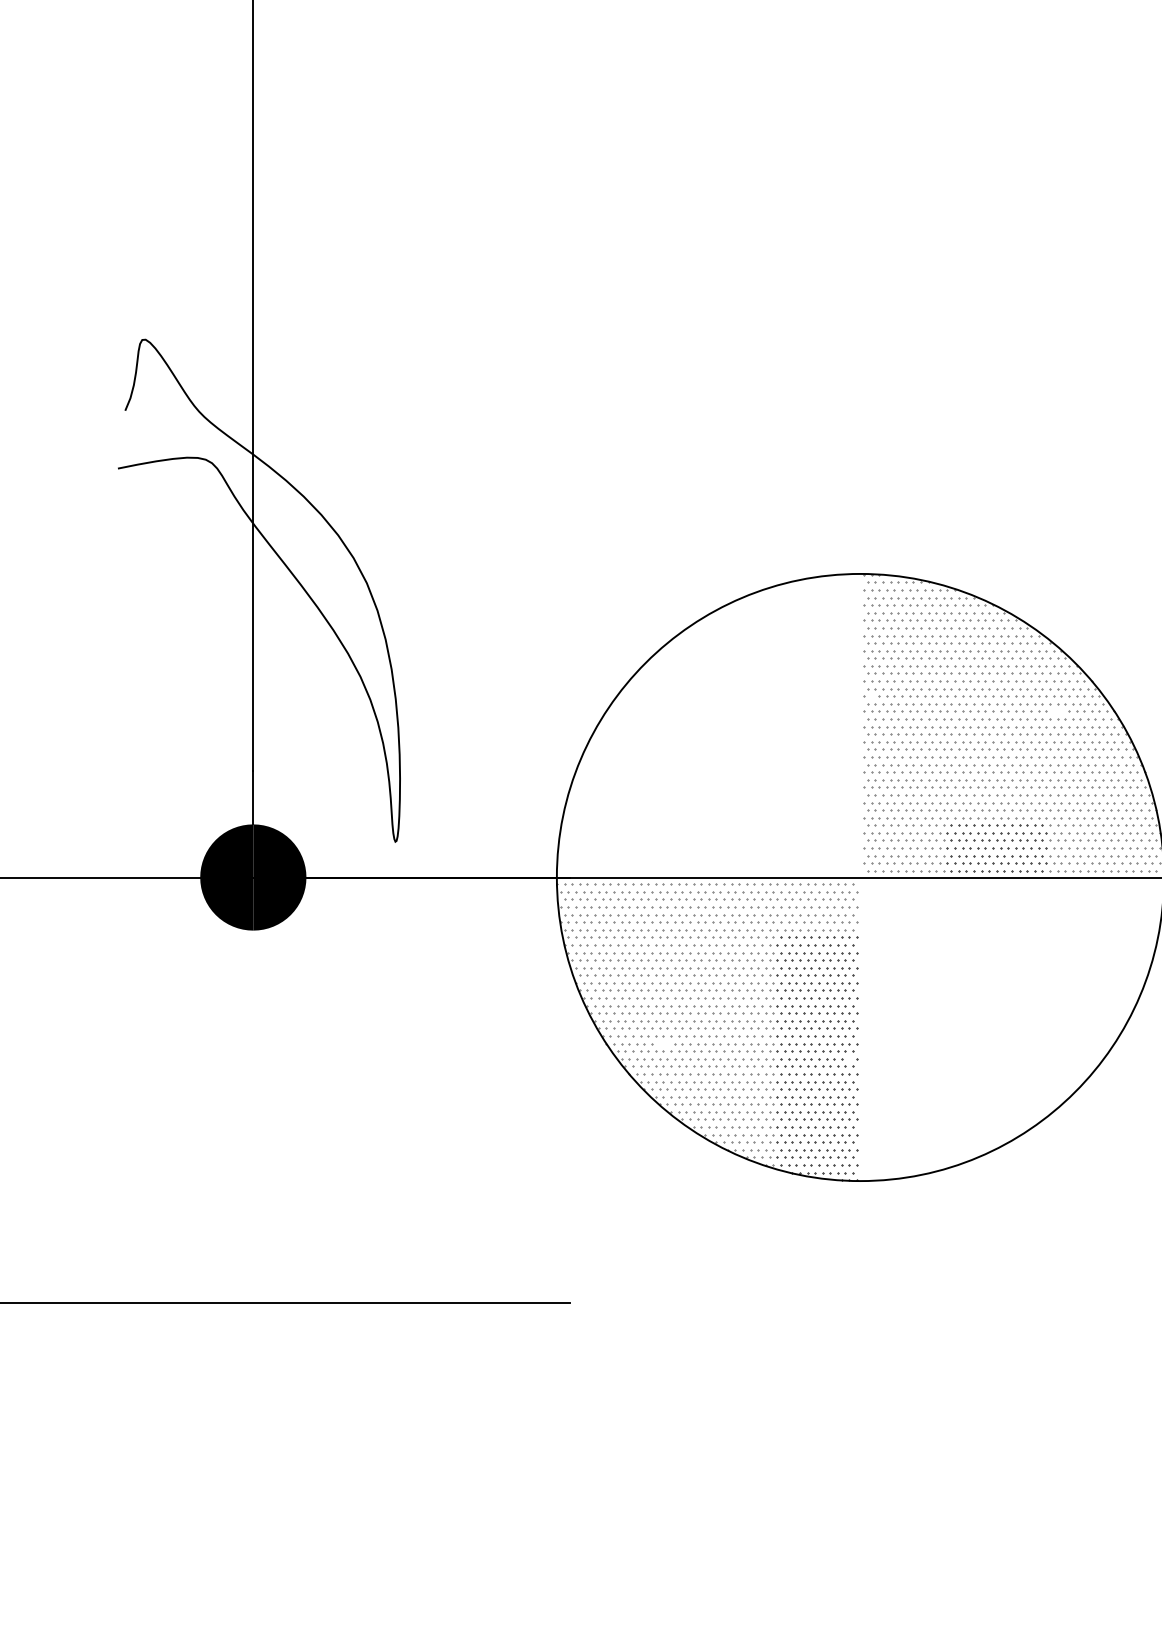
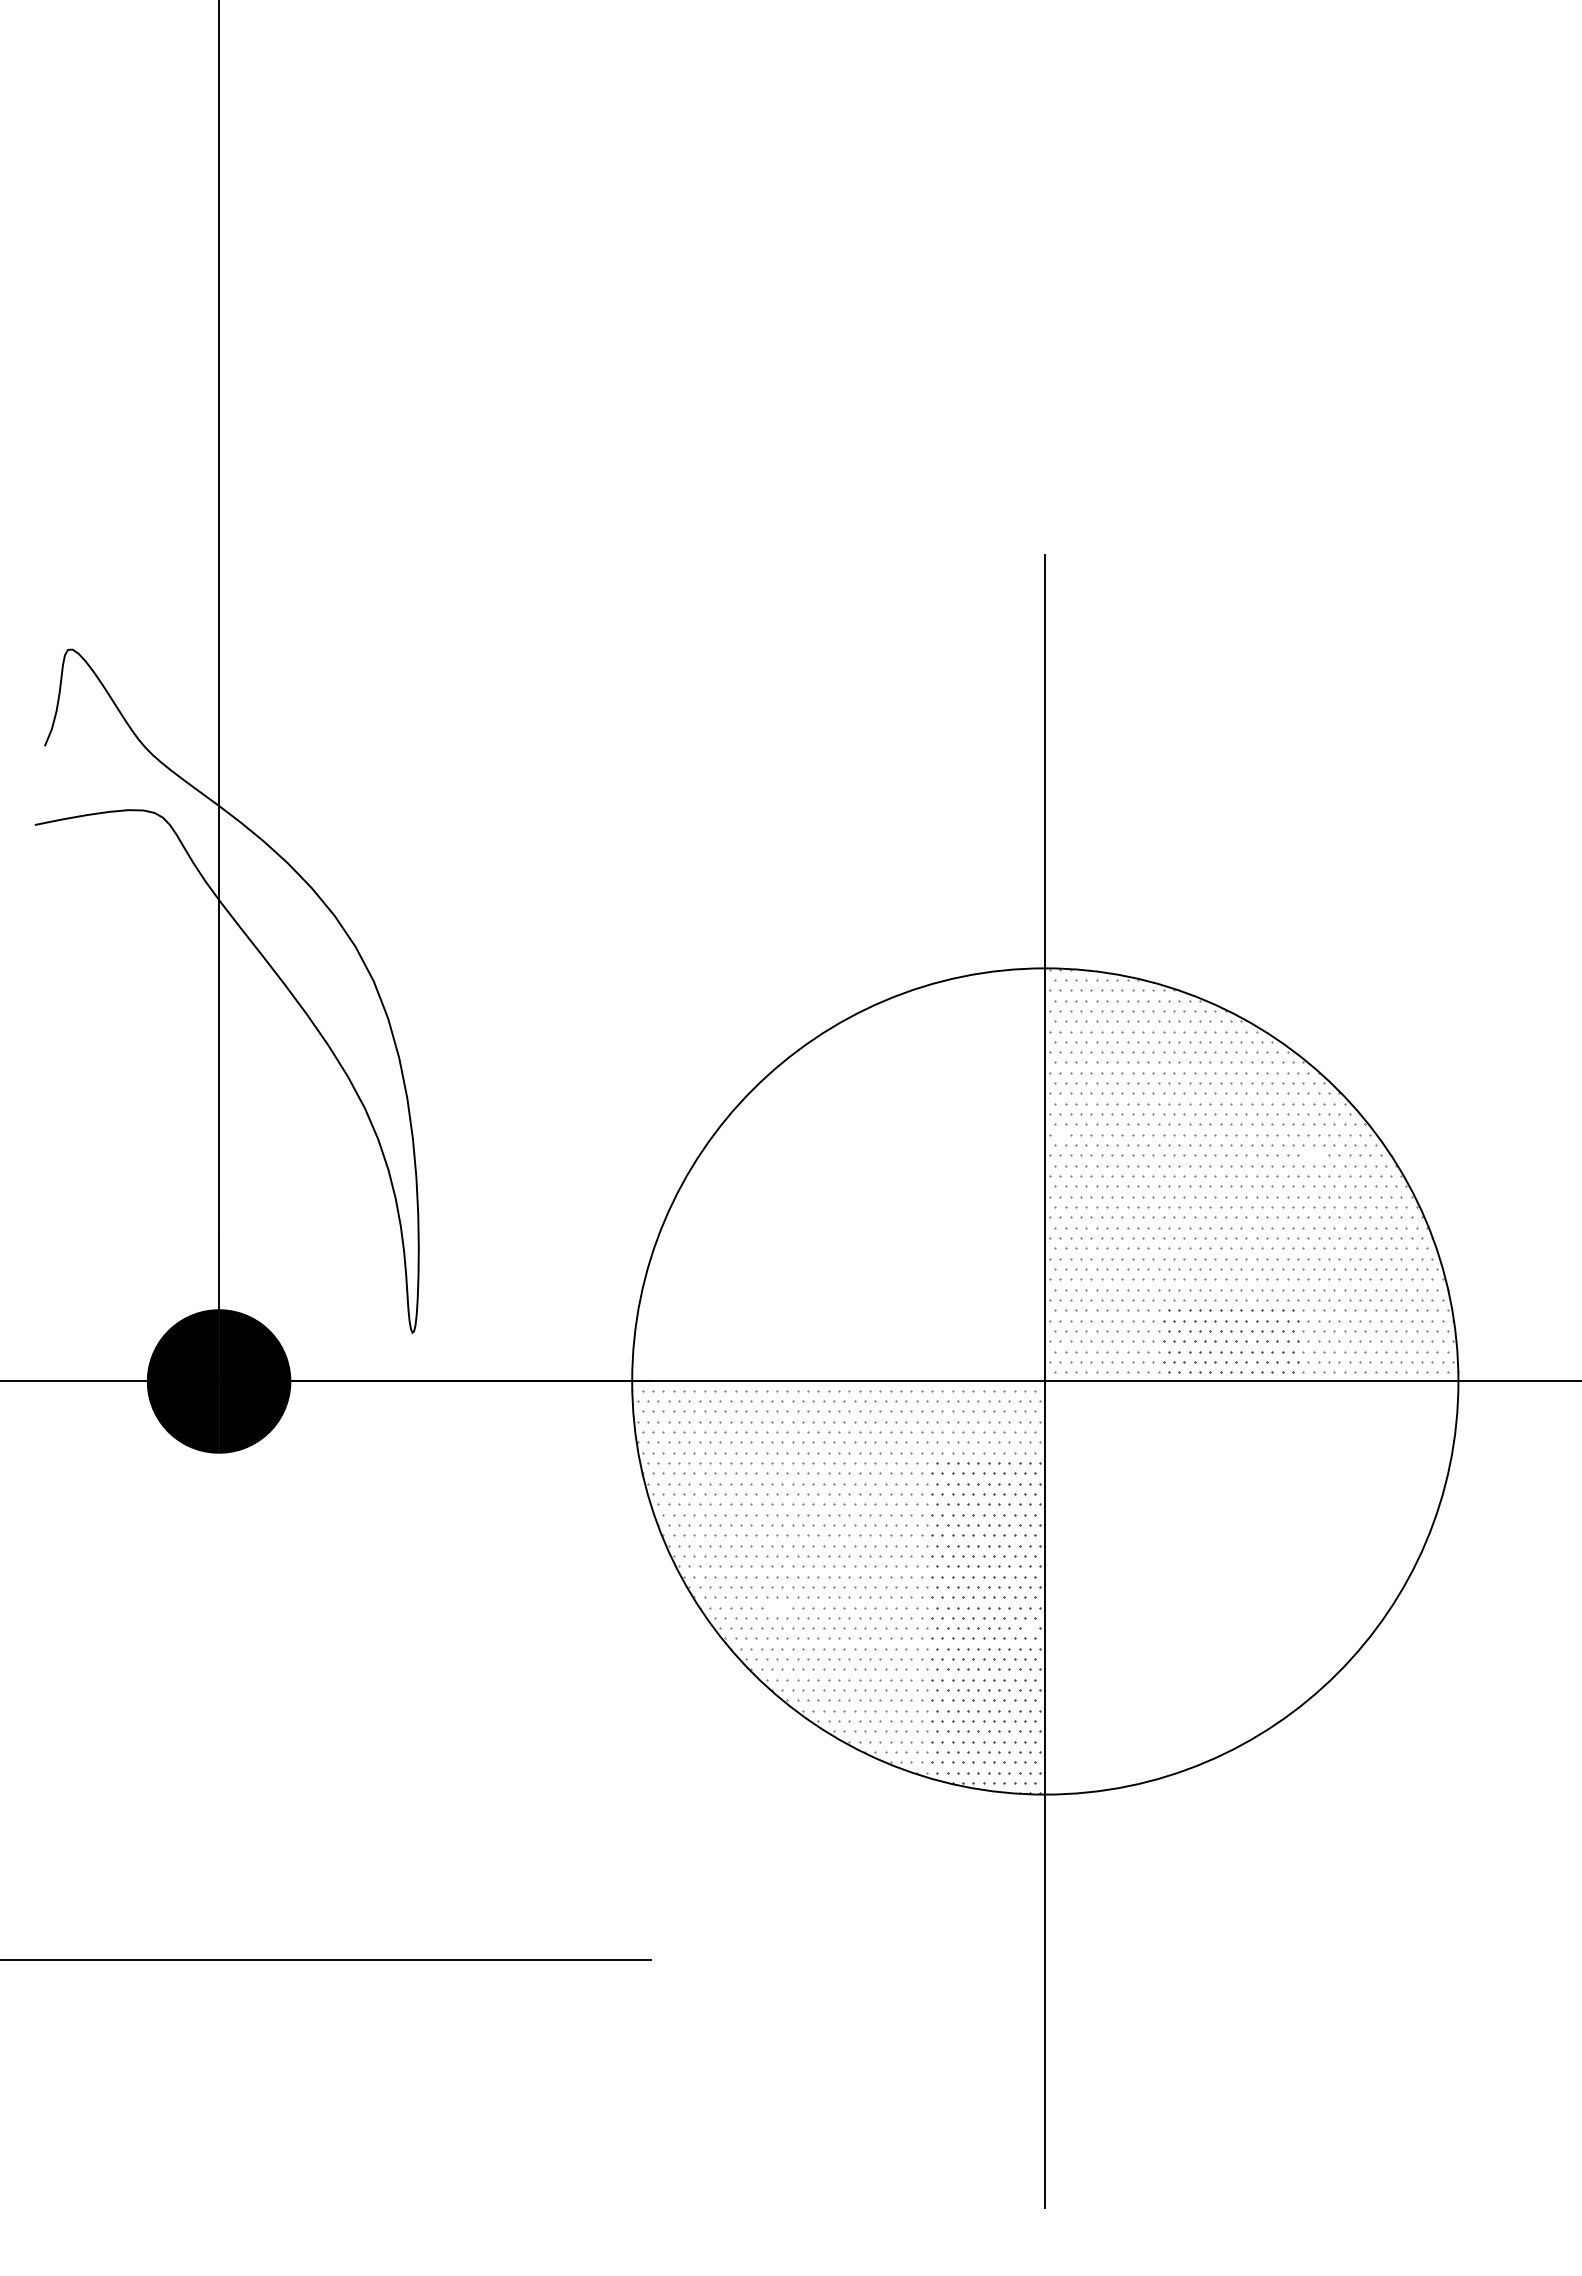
line: (860, 877) -> (1045, 1381), added

